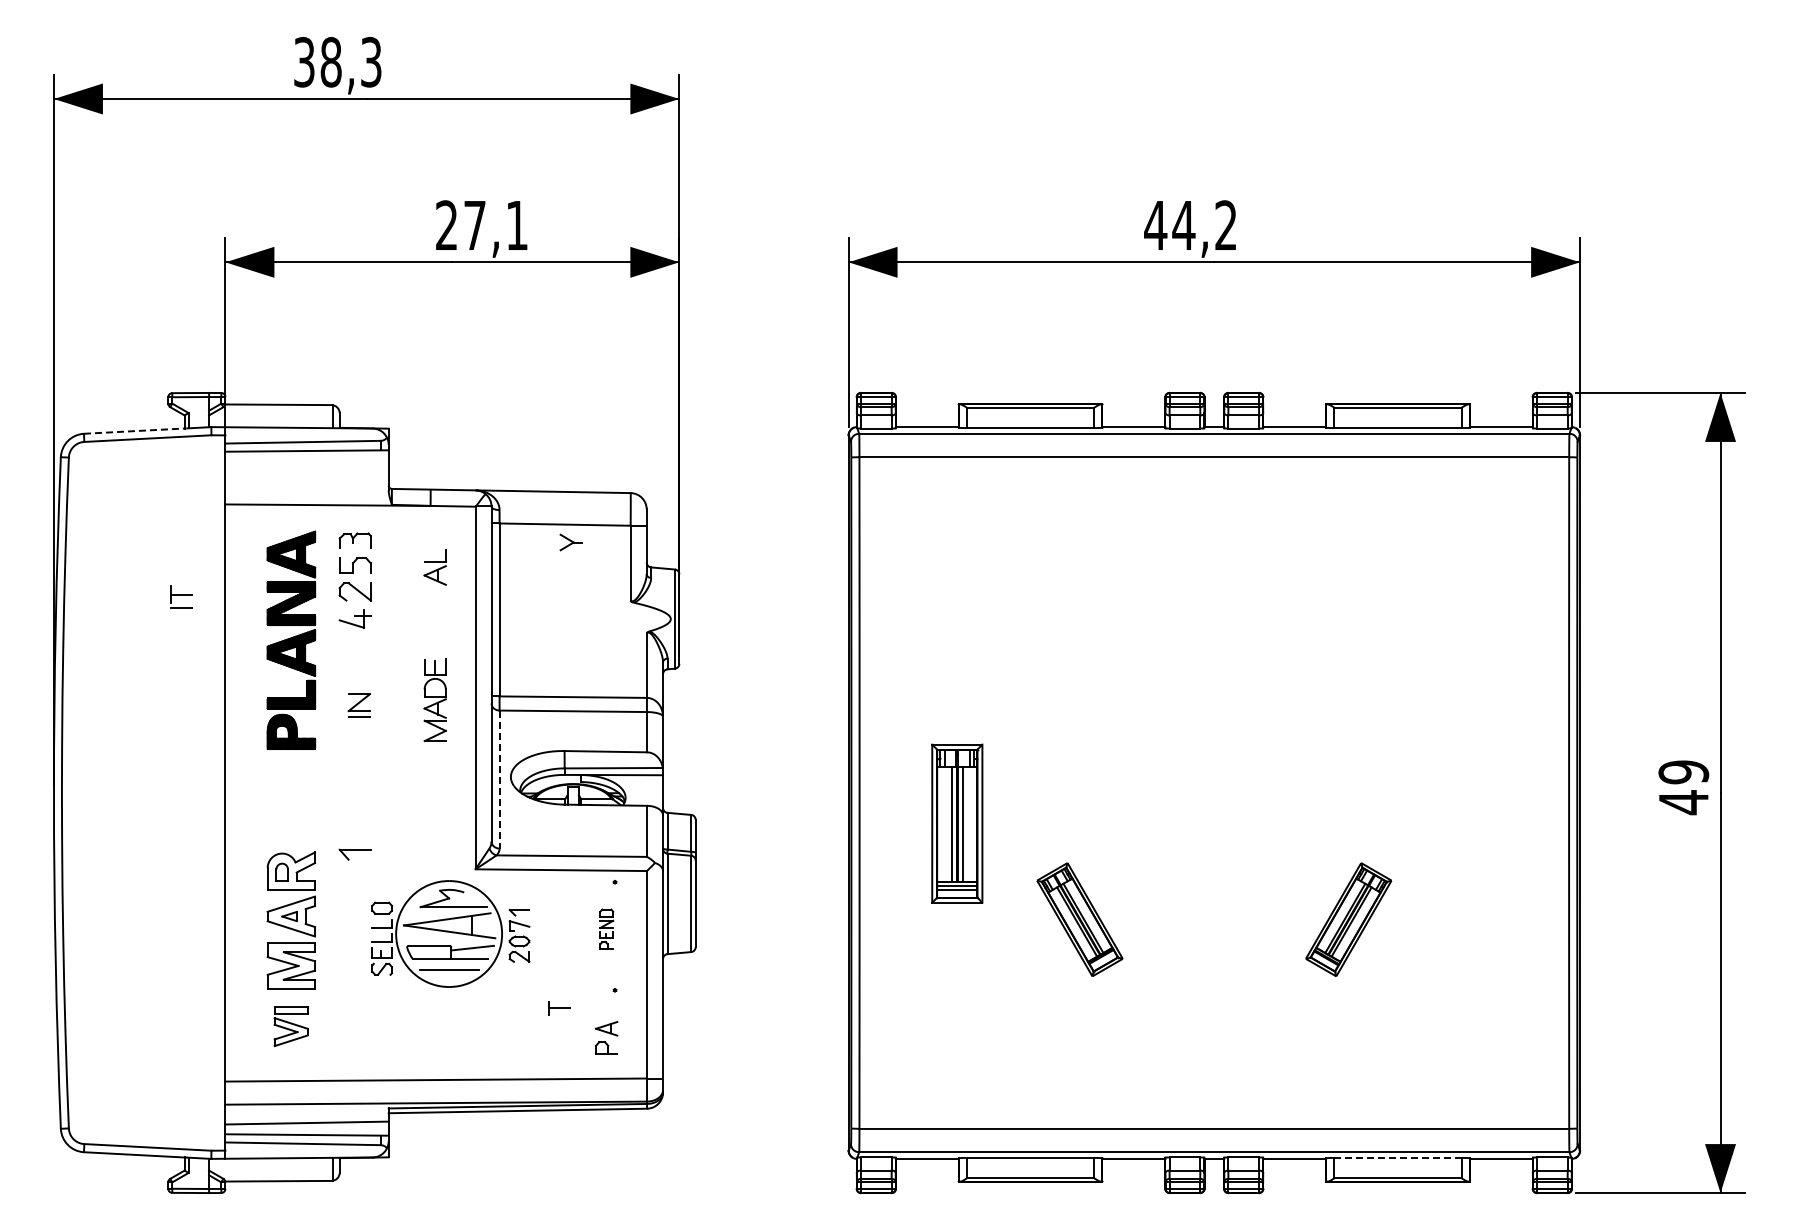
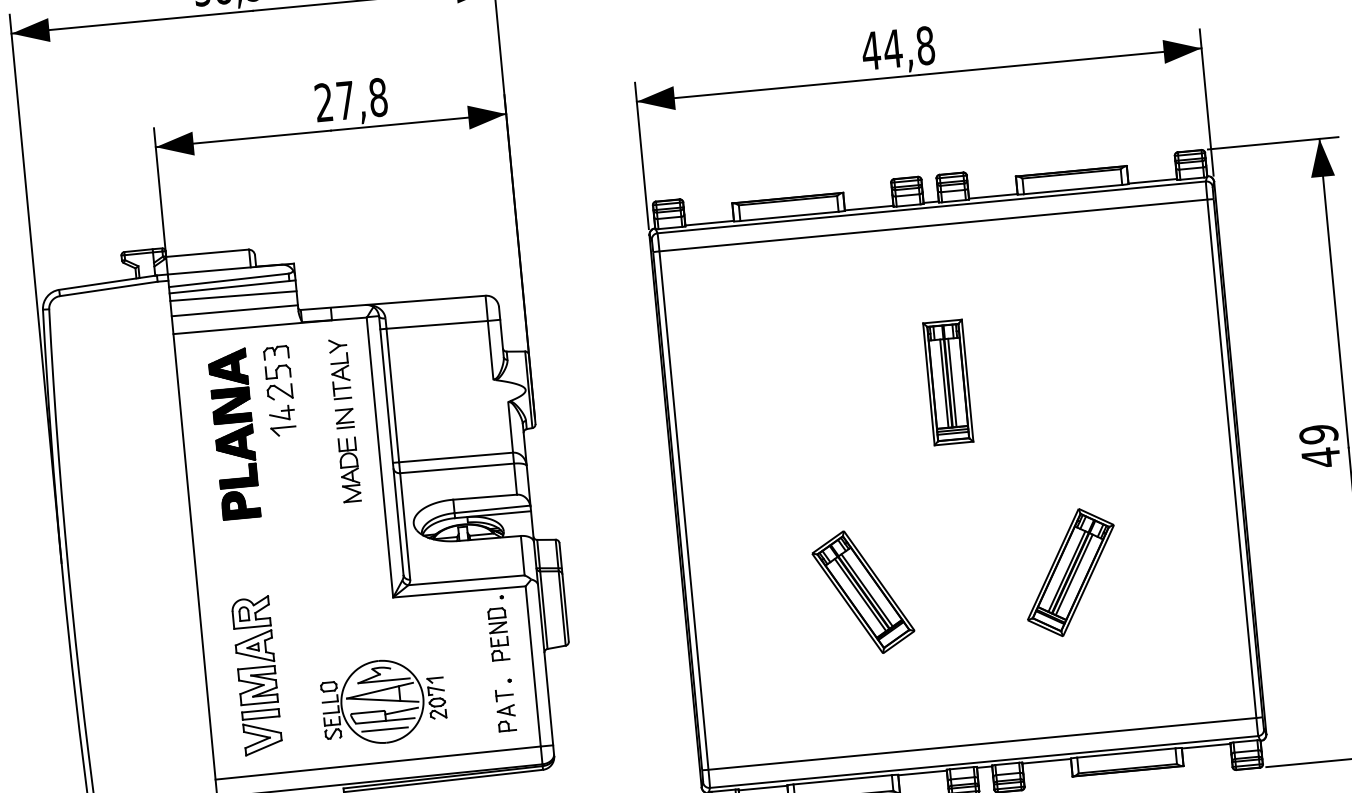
text: (517, 225) -> (378, 97), 27,1 -> 27,8
text: (1226, 225) -> (925, 45), 44,2 -> 44,8
line: (135, 431) -> (98, 284), dashed -> solid
line: (306, 462) -> (233, 295), added
line: (306, 481) -> (234, 310), added
part: (570, 542) -> (337, 345), moved
part: (181, 596) -> (342, 389), moved
part: (358, 705) -> (344, 418), moved
line: (499, 780) -> (405, 527), dashed -> solid
part: (957, 823) -> (948, 382), moved
part: (354, 854) -> (283, 431), moved
part: (1079, 919) -> (863, 592), size x1.43
part: (1348, 919) -> (1070, 572), size x1.43
part: (606, 929) -> (498, 634), size x1.67
part: (450, 933) -> (383, 701), moved
part: (559, 1008) -> (504, 695), moved
part: (290, 1026) -> (261, 732), size x1.43
line: (1398, 1157) -> (1126, 752), dashed -> solid

